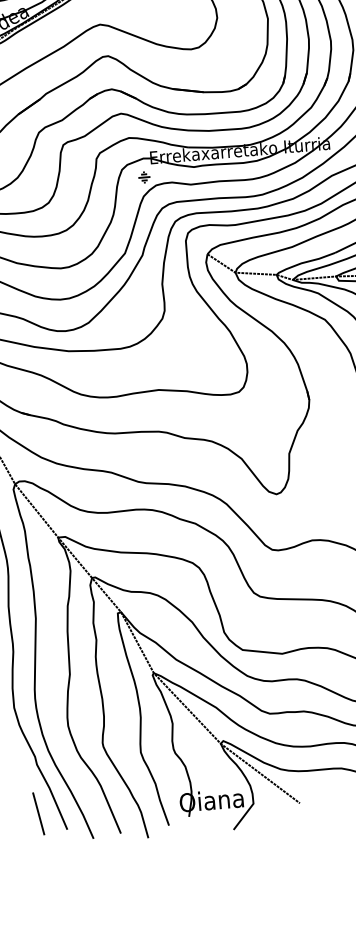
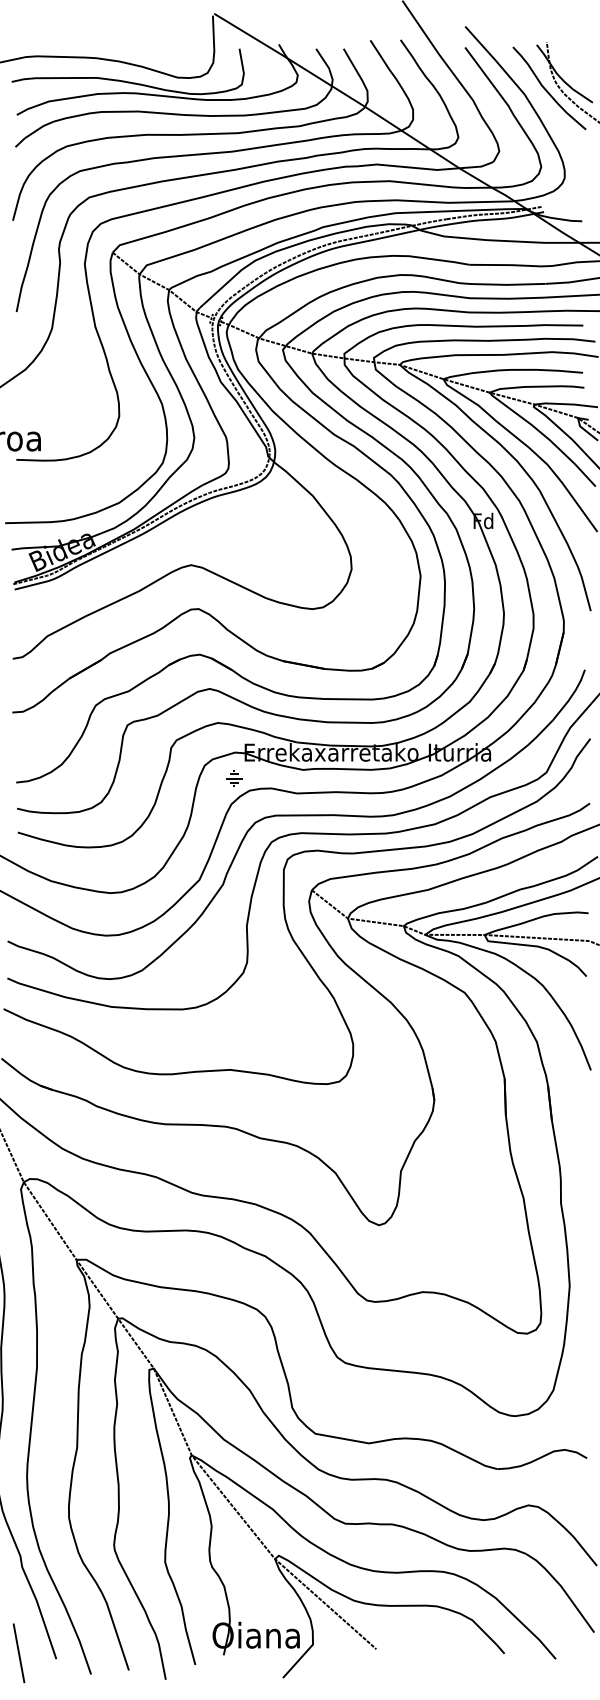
line: (38, 814) -> (18, 1653), moved

